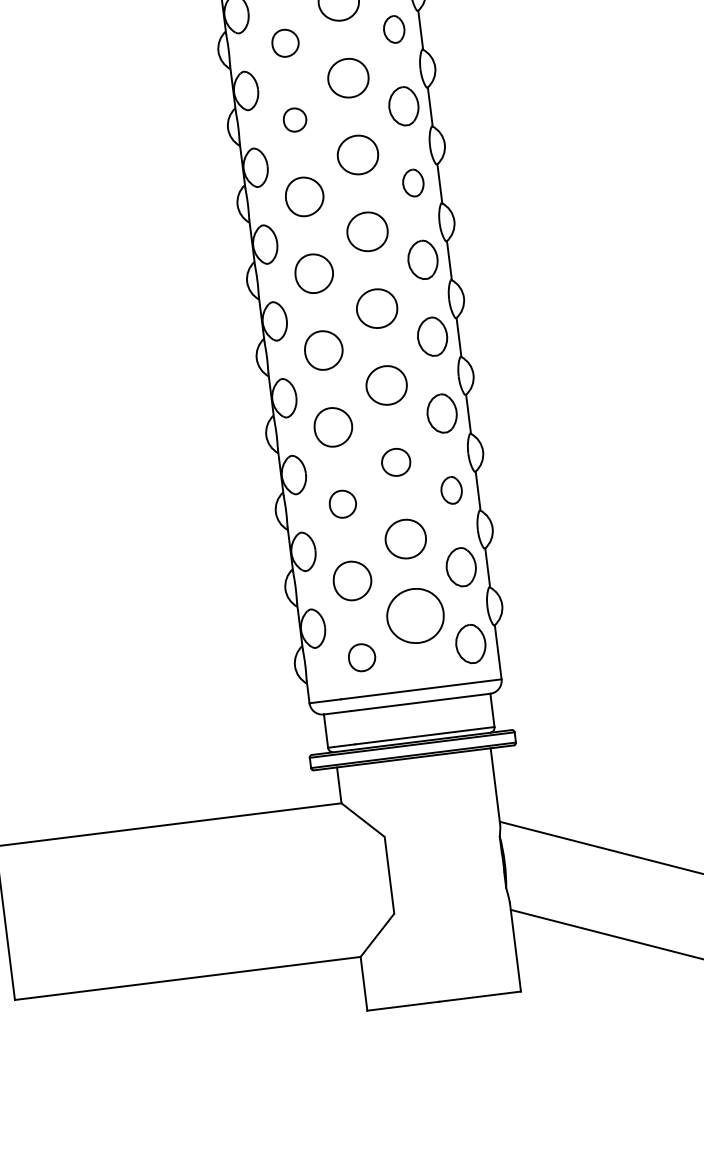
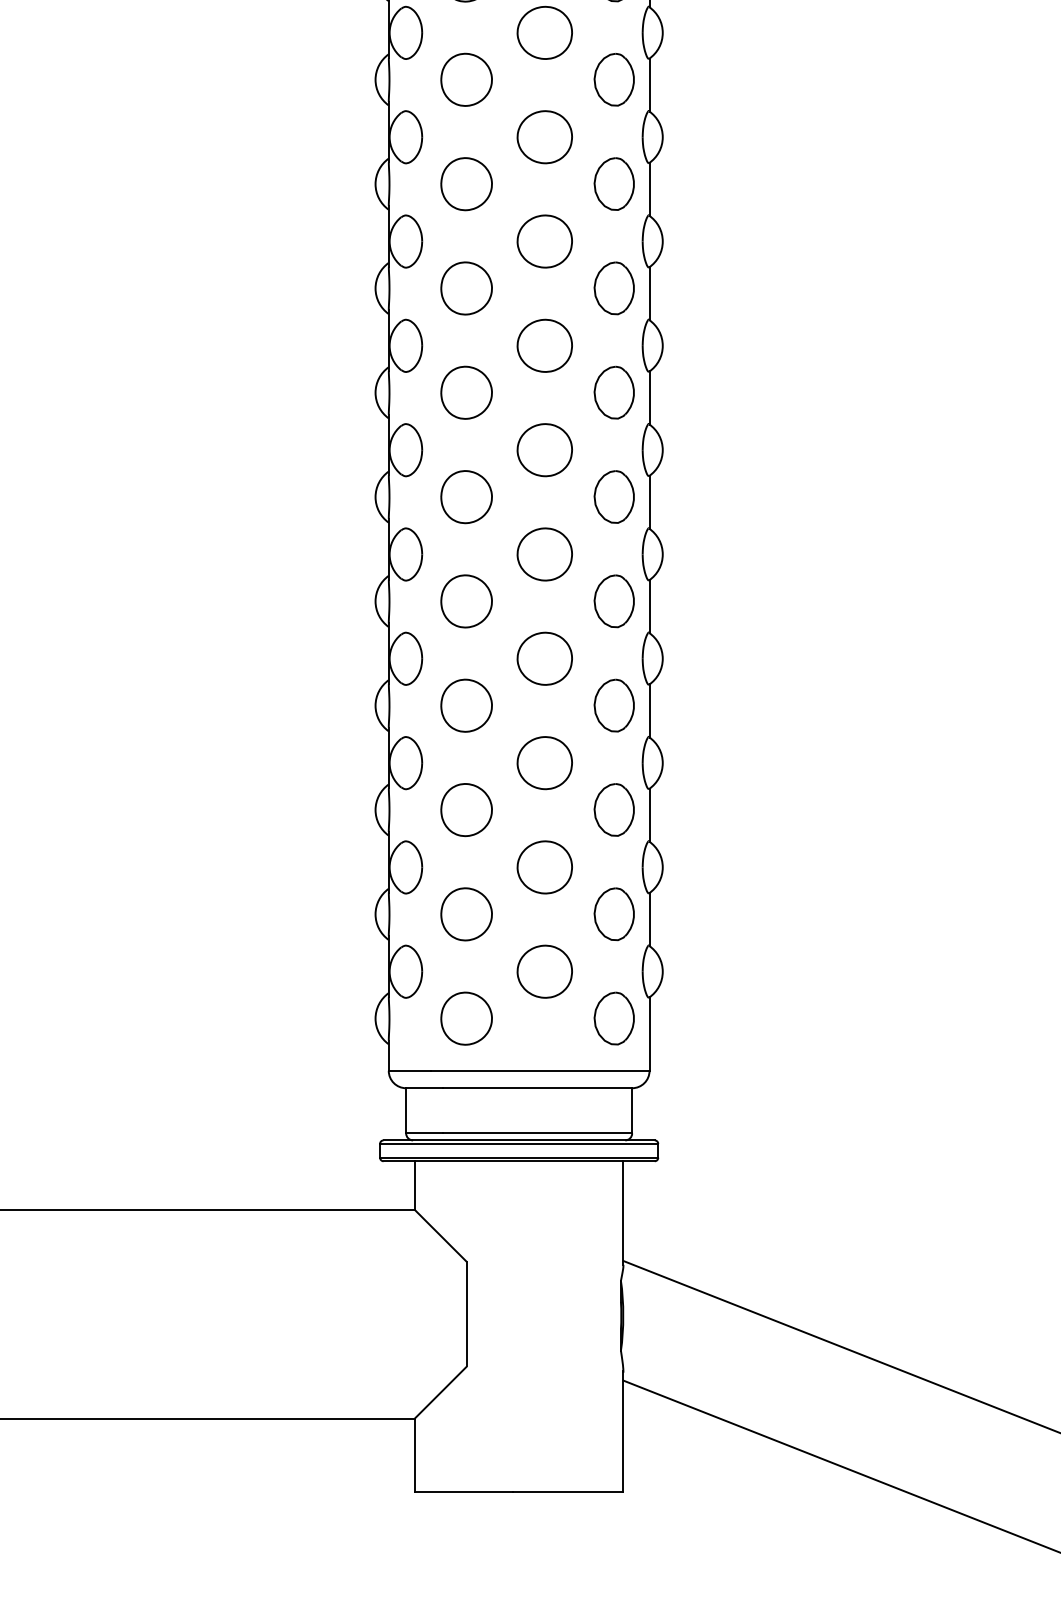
part: (393, 29) -> (613, 183), size x1.43
part: (285, 43) -> (466, 184), size x1.43
part: (295, 120) -> (466, 288), size x1.67
part: (412, 183) -> (613, 392), size x1.43
part: (396, 462) -> (544, 763), size x1.43
part: (451, 490) -> (613, 809), size x1.43
part: (342, 504) -> (466, 810), size x1.43
part: (415, 615) -> (544, 971), size x0.71
part: (361, 657) -> (466, 1018), size x1.43

